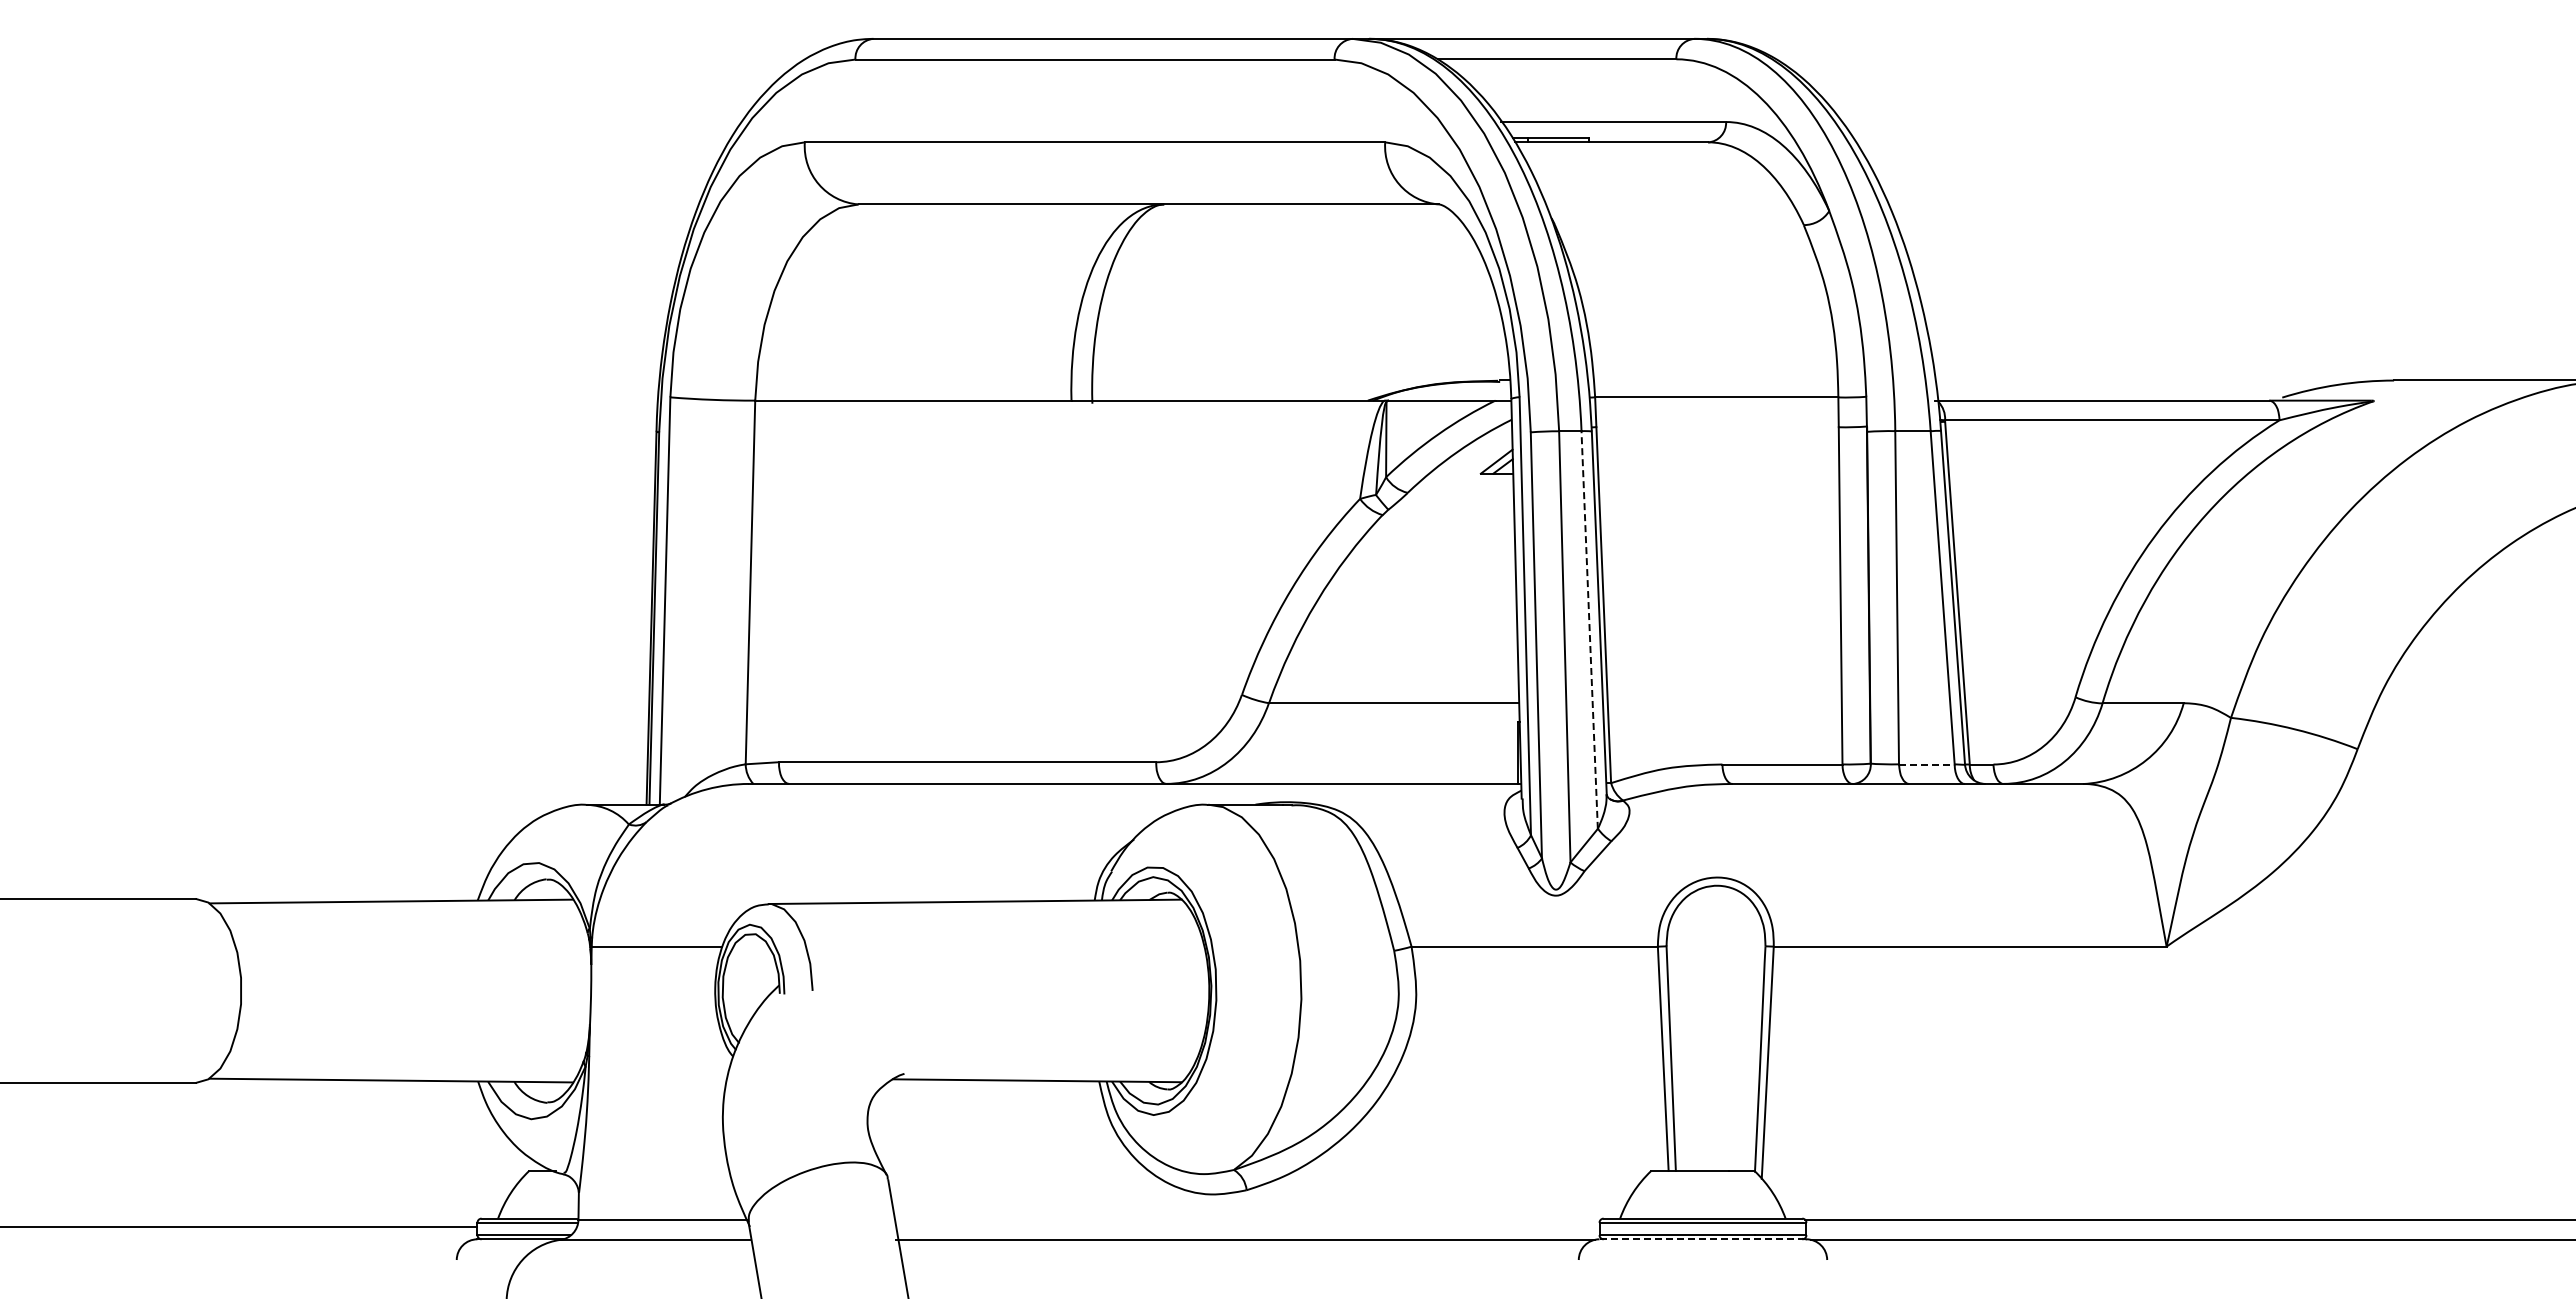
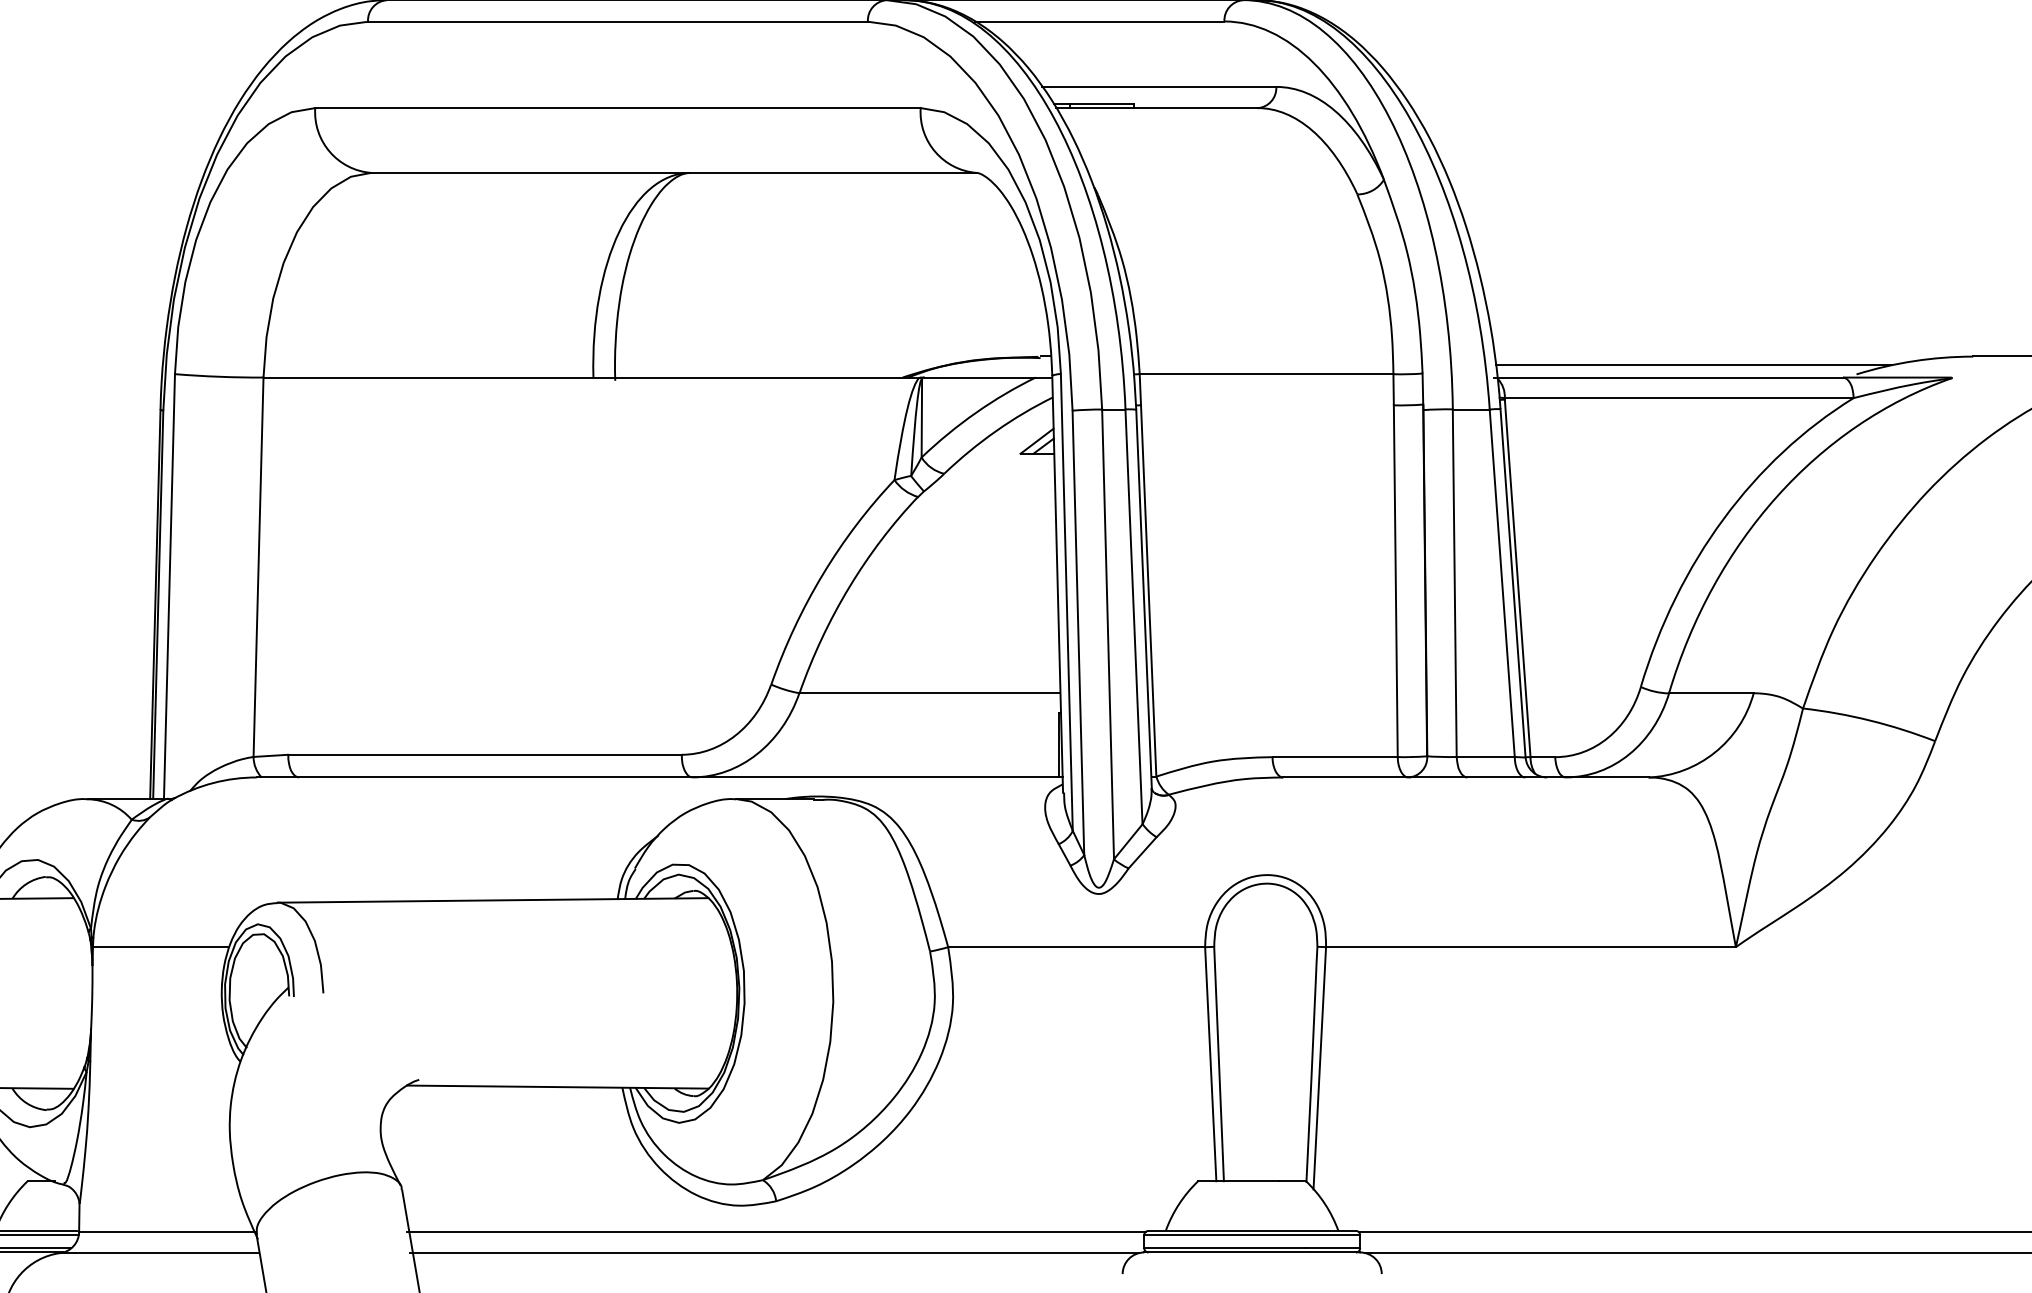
line: (2125, 388) -> (1692, 364), added
line: (1589, 630) -> (1133, 617), dashed -> solid
line: (1926, 764) -> (1485, 757), dashed -> solid
line: (1246, 1219) -> (776, 1231), added
line: (1703, 1239) -> (1252, 1252), dashed -> solid

